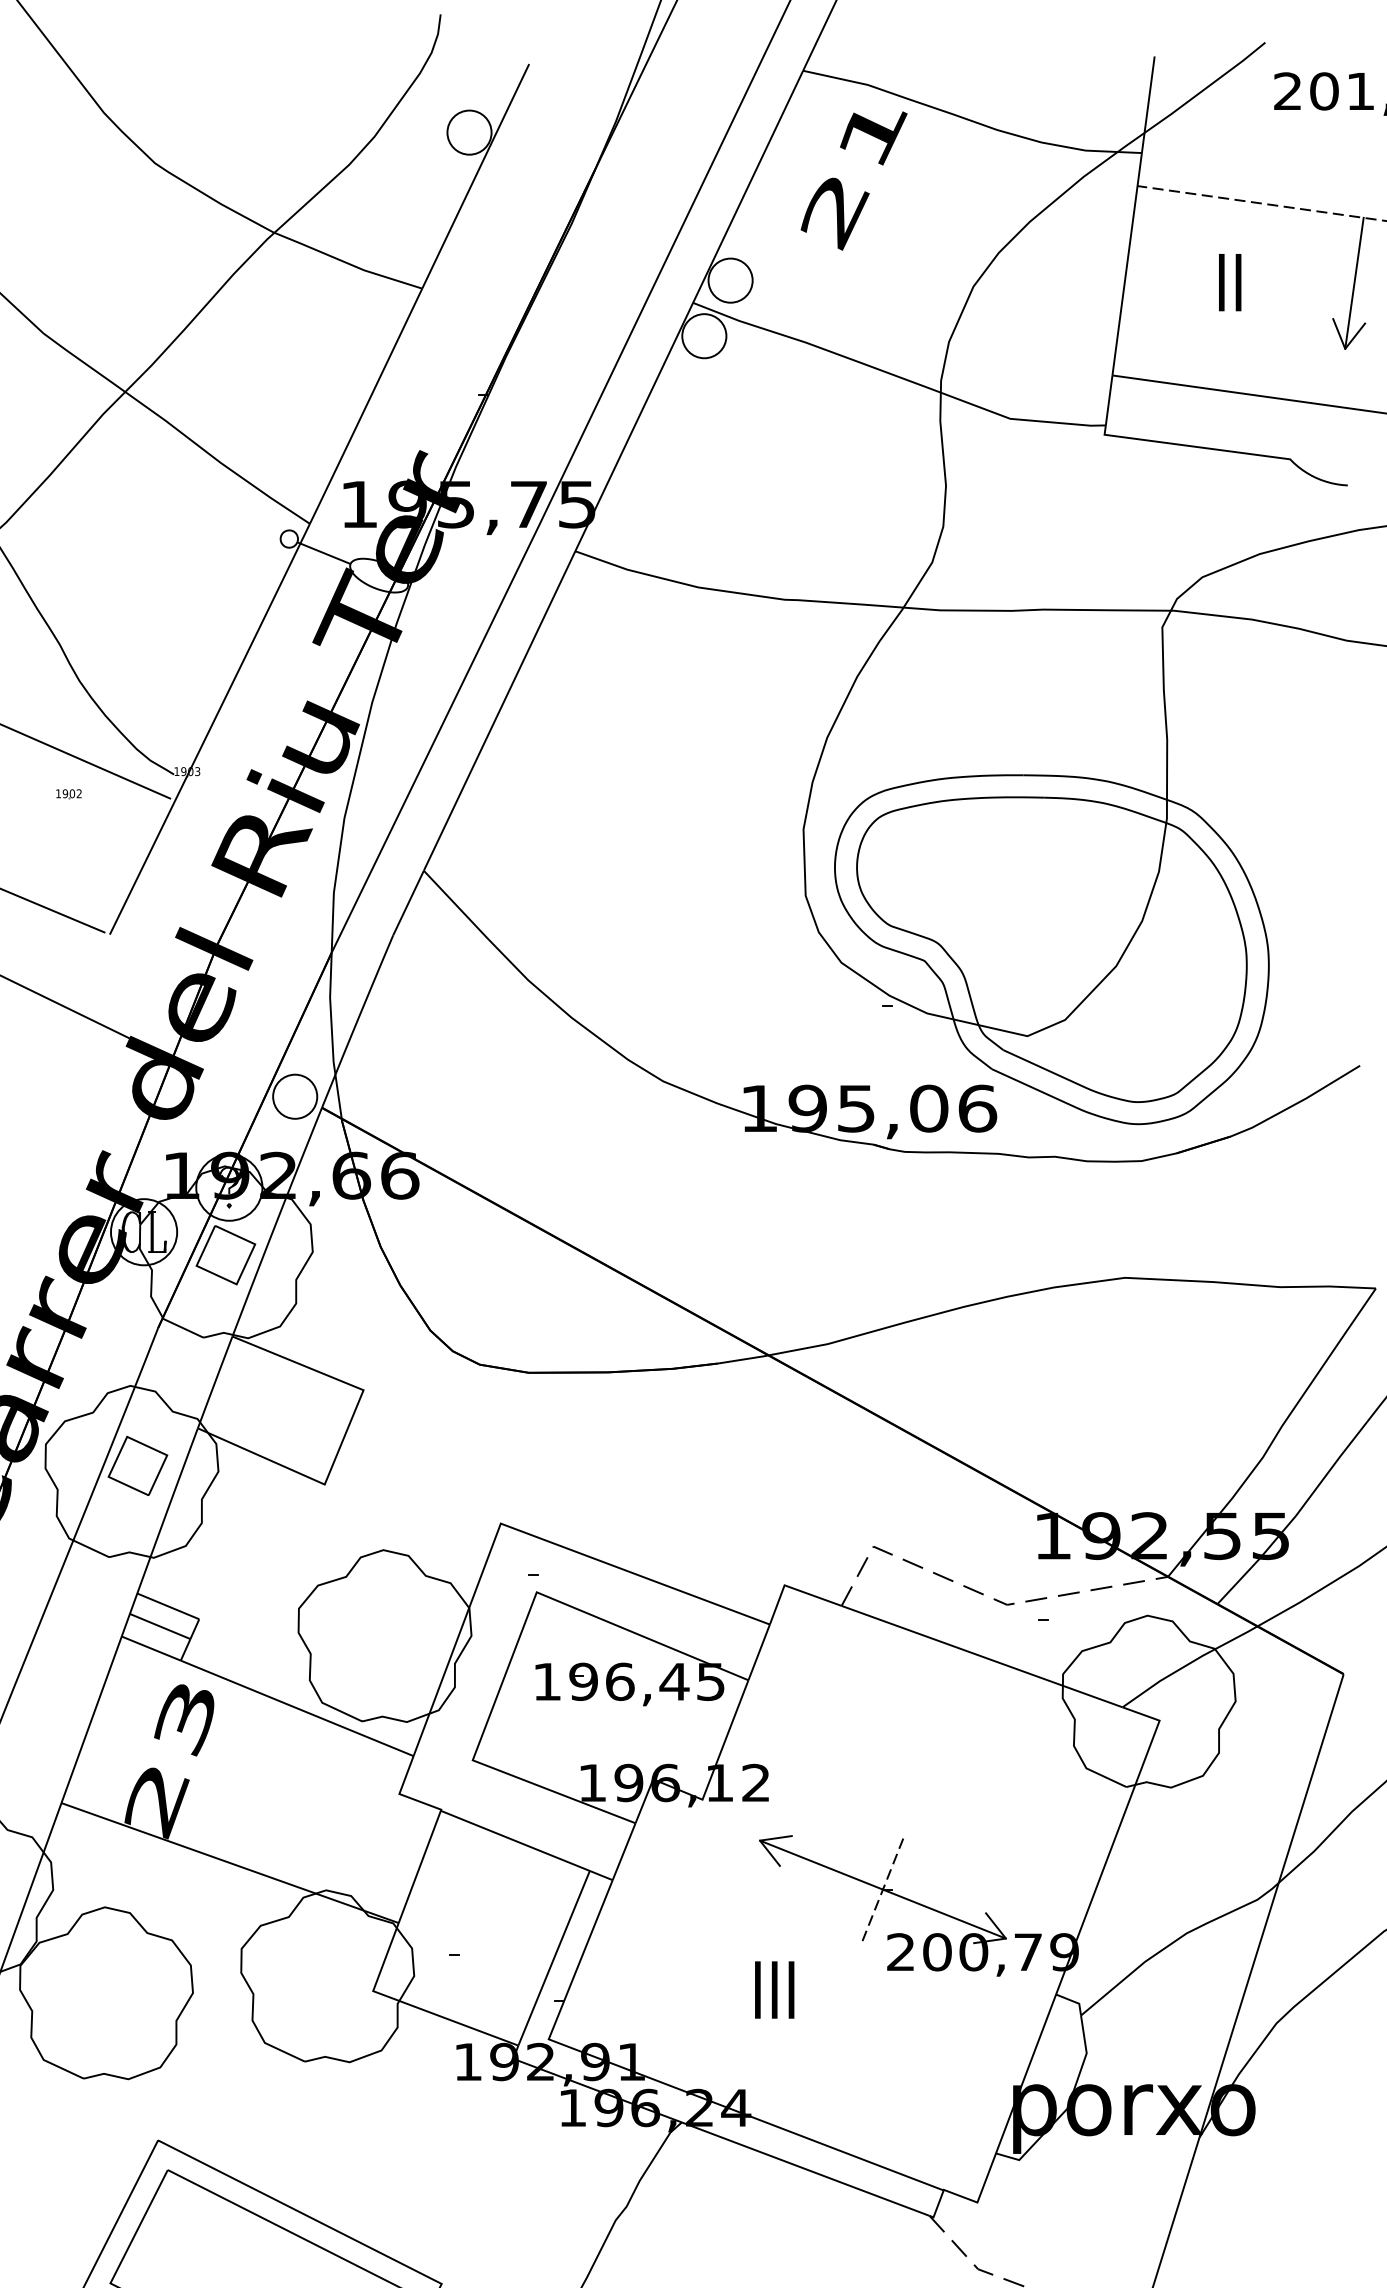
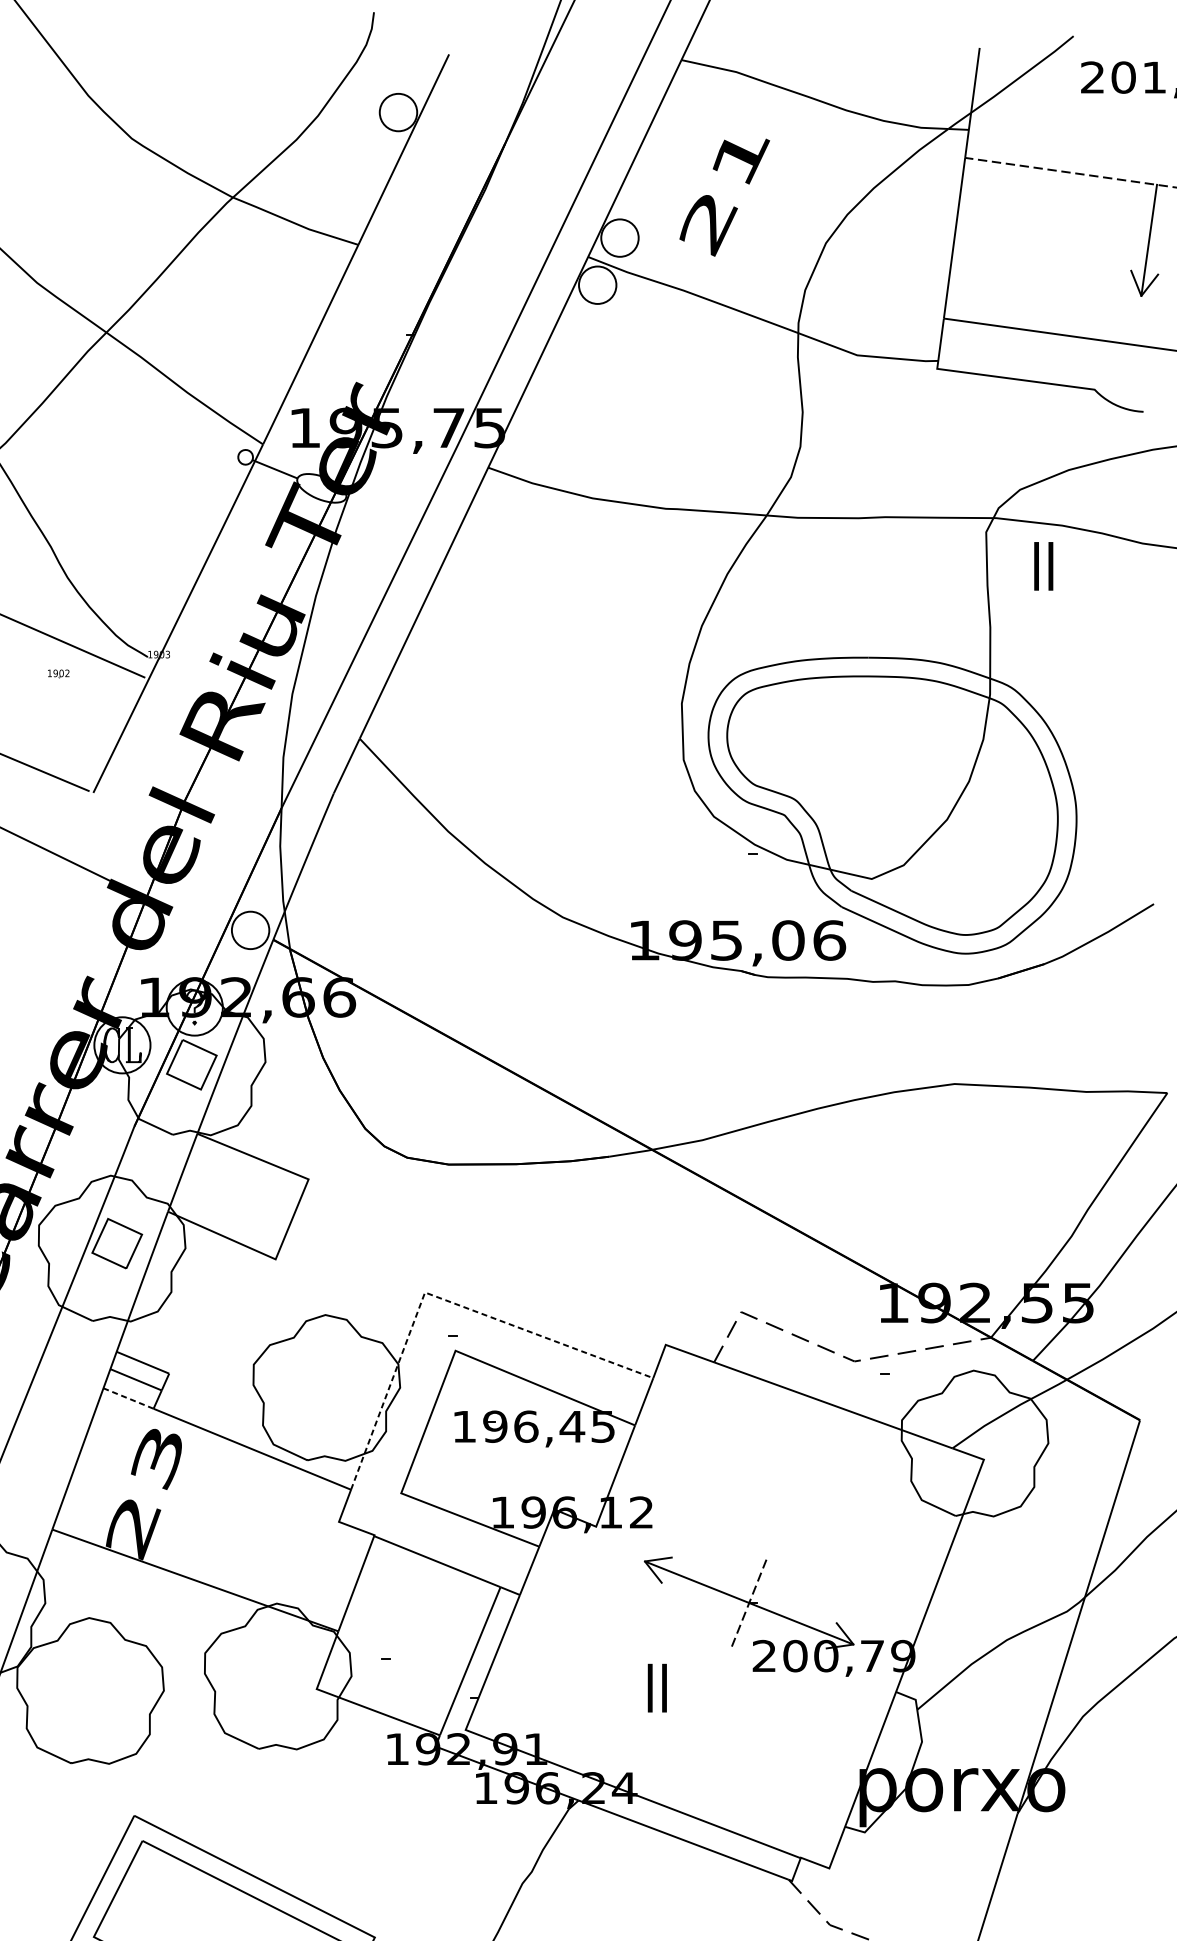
text: (853, 180) -> (724, 197), moved
text: (1230, 282) -> (1044, 566), moved
line: (518, 1530) -> (440, 1298), solid -> dashed
line: (151, 1648) -> (128, 1398), solid -> dashed
text: (774, 1989) -> (657, 1687), III -> II

